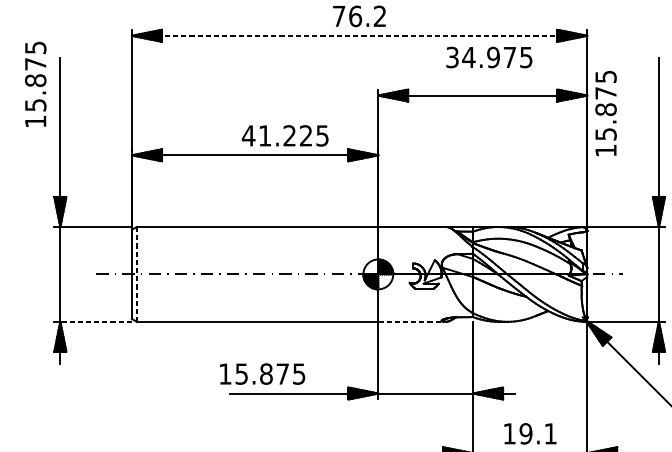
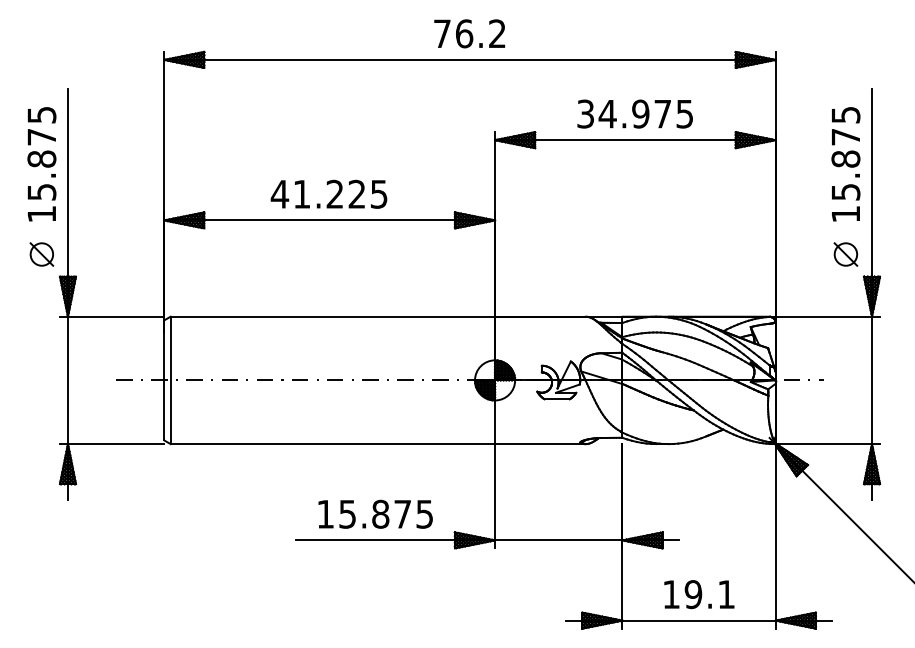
line: (360, 35) -> (470, 59), dashed -> solid
text: (488, 57) -> (634, 113), moved
text: (35, 84) -> (41, 164), moved
text: (605, 113) -> (845, 164), moved
text: (284, 135) -> (328, 193), moved
part: (40, 180) -> (41, 254), added
part: (639, 180) -> (845, 254), added
line: (136, 274) -> (170, 380), dashed -> solid
line: (95, 322) -> (115, 444), dashed -> solid
line: (412, 322) -> (540, 444), dashed -> solid
text: (262, 373) -> (375, 513), moved

